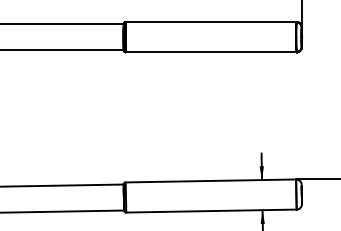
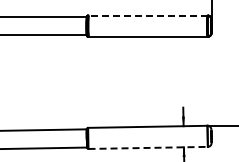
line: (211, 21) -> (148, 15), solid -> dashed
line: (211, 210) -> (148, 147), solid -> dashed

